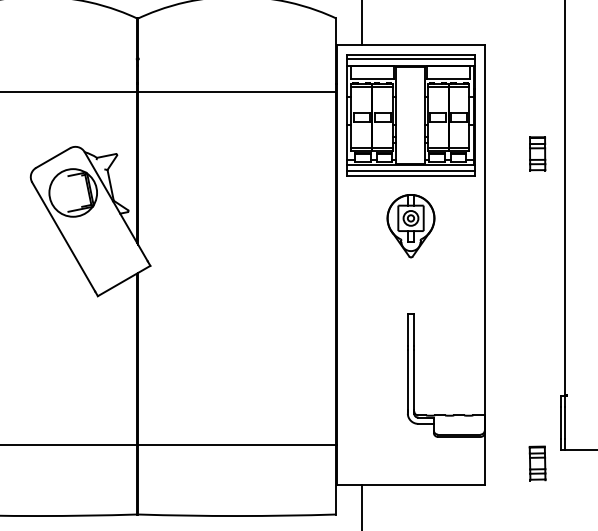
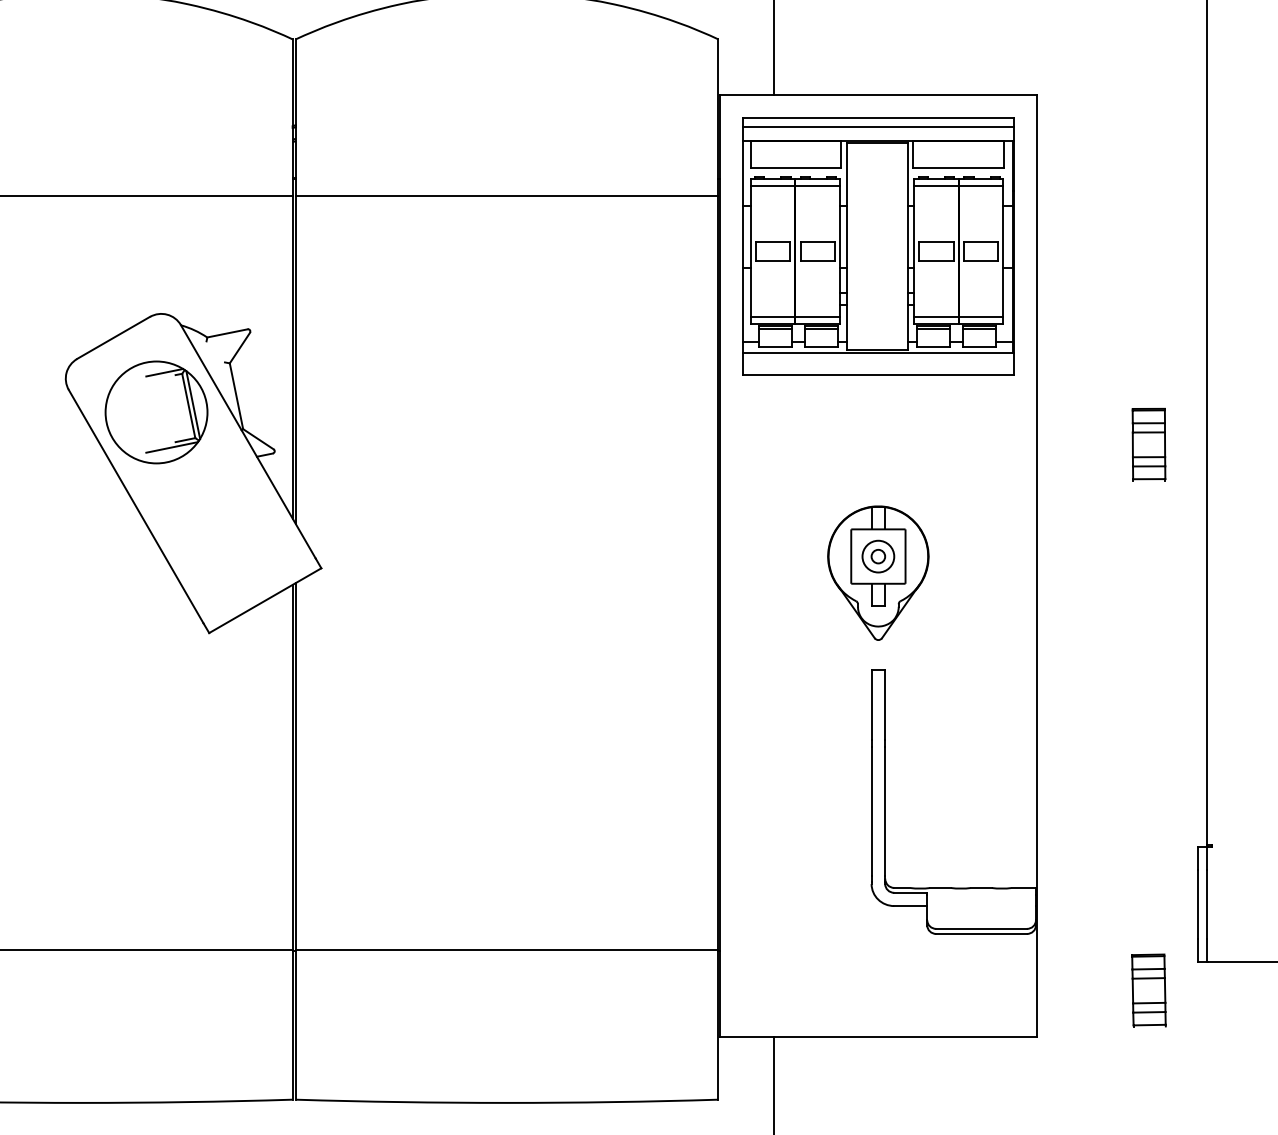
part: (537, 153) -> (1148, 443), moved
line: (410, 171) -> (877, 366), removed
part: (410, 226) -> (877, 573), moved

